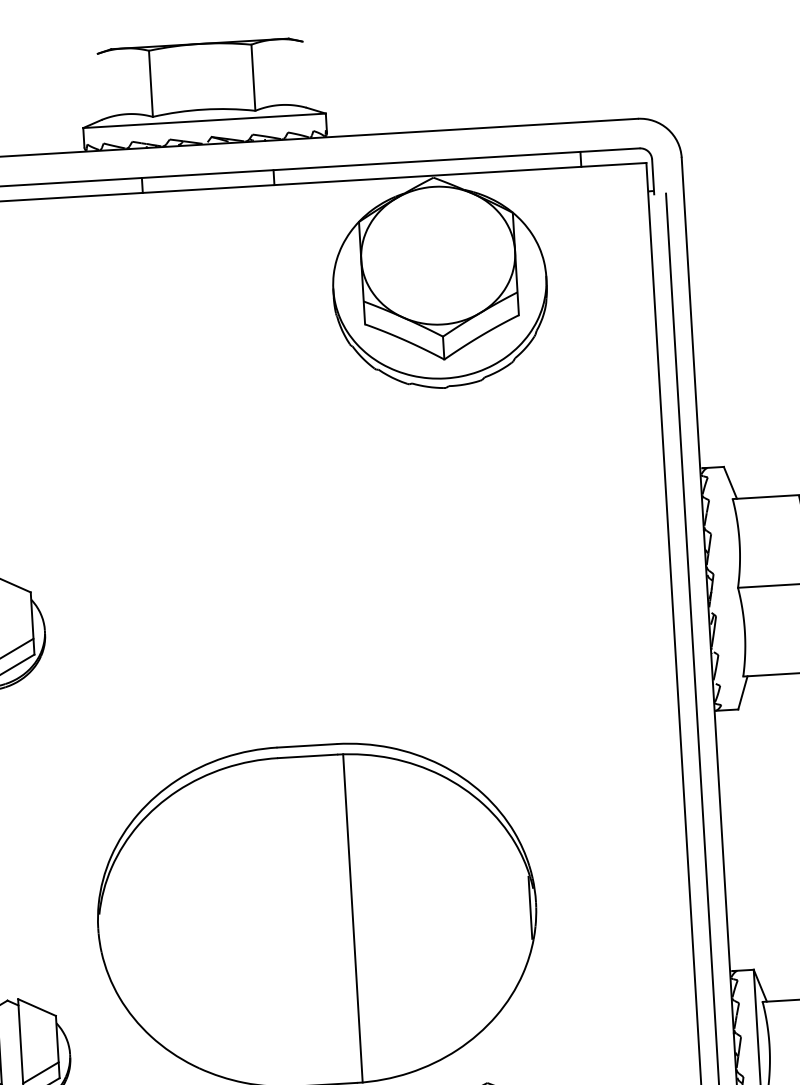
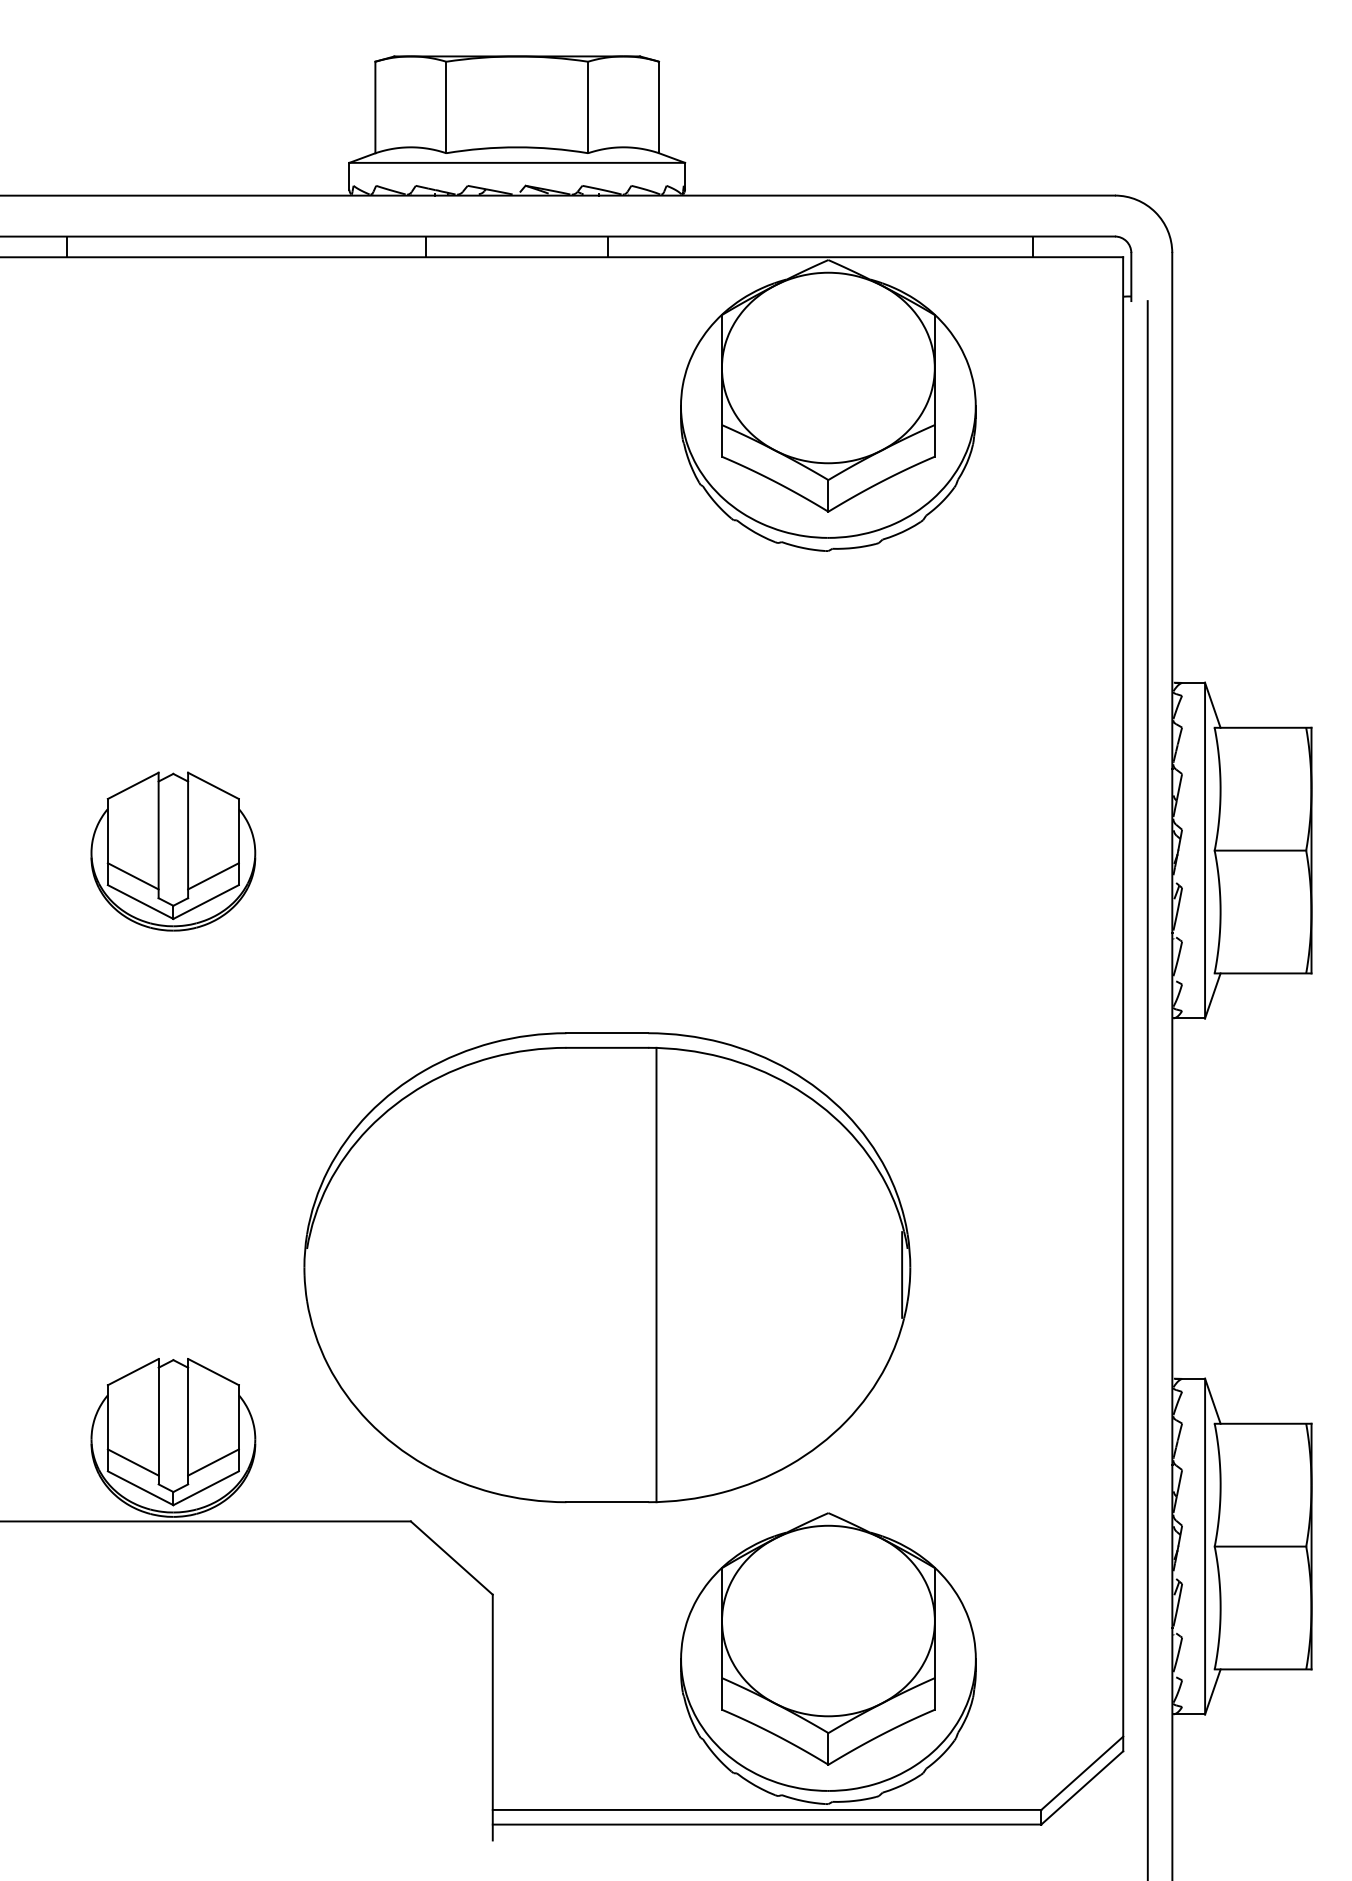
line: (304, 74) -> (659, 107), added
line: (99, 86) -> (375, 107), added
line: (731, 588) -> (1205, 850), added

